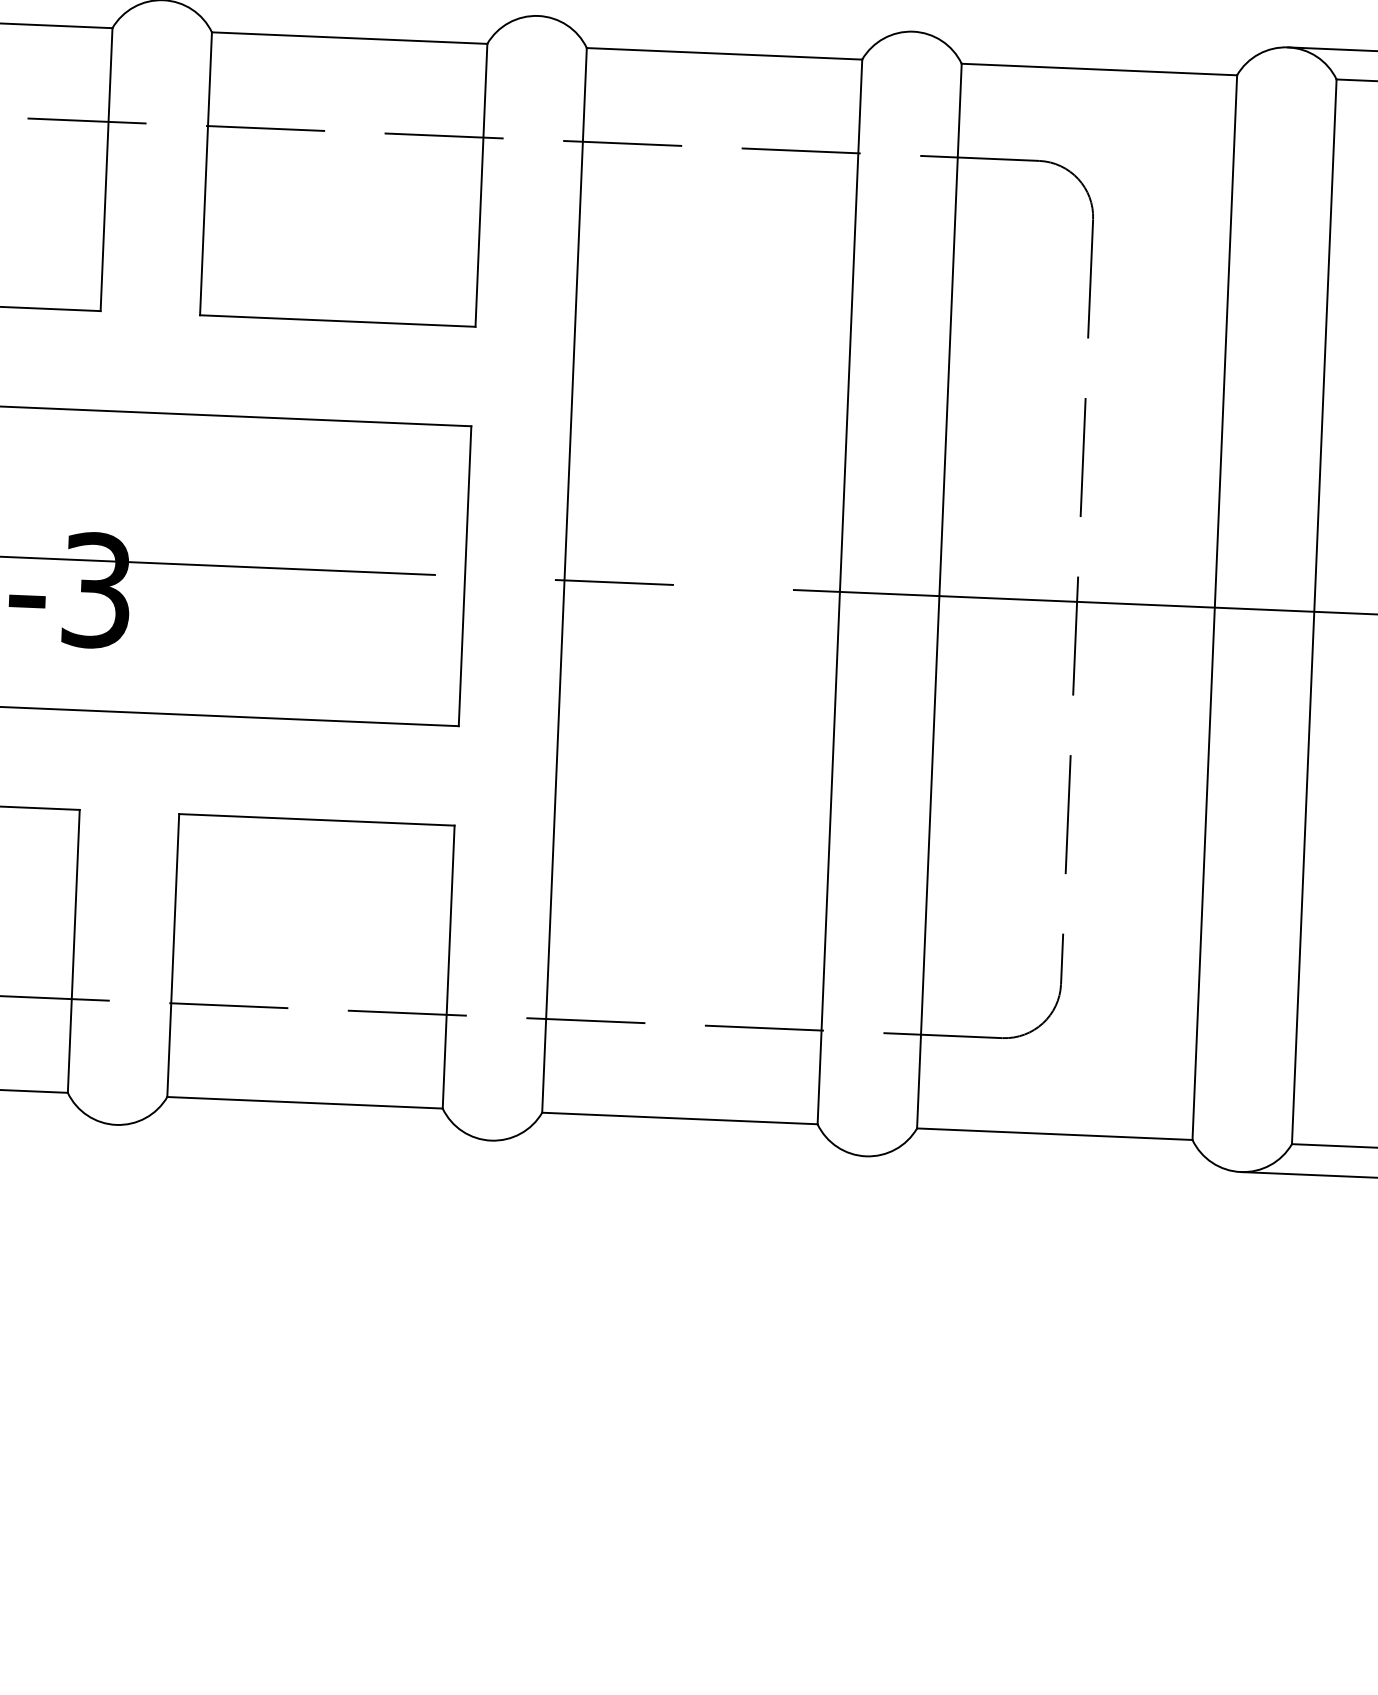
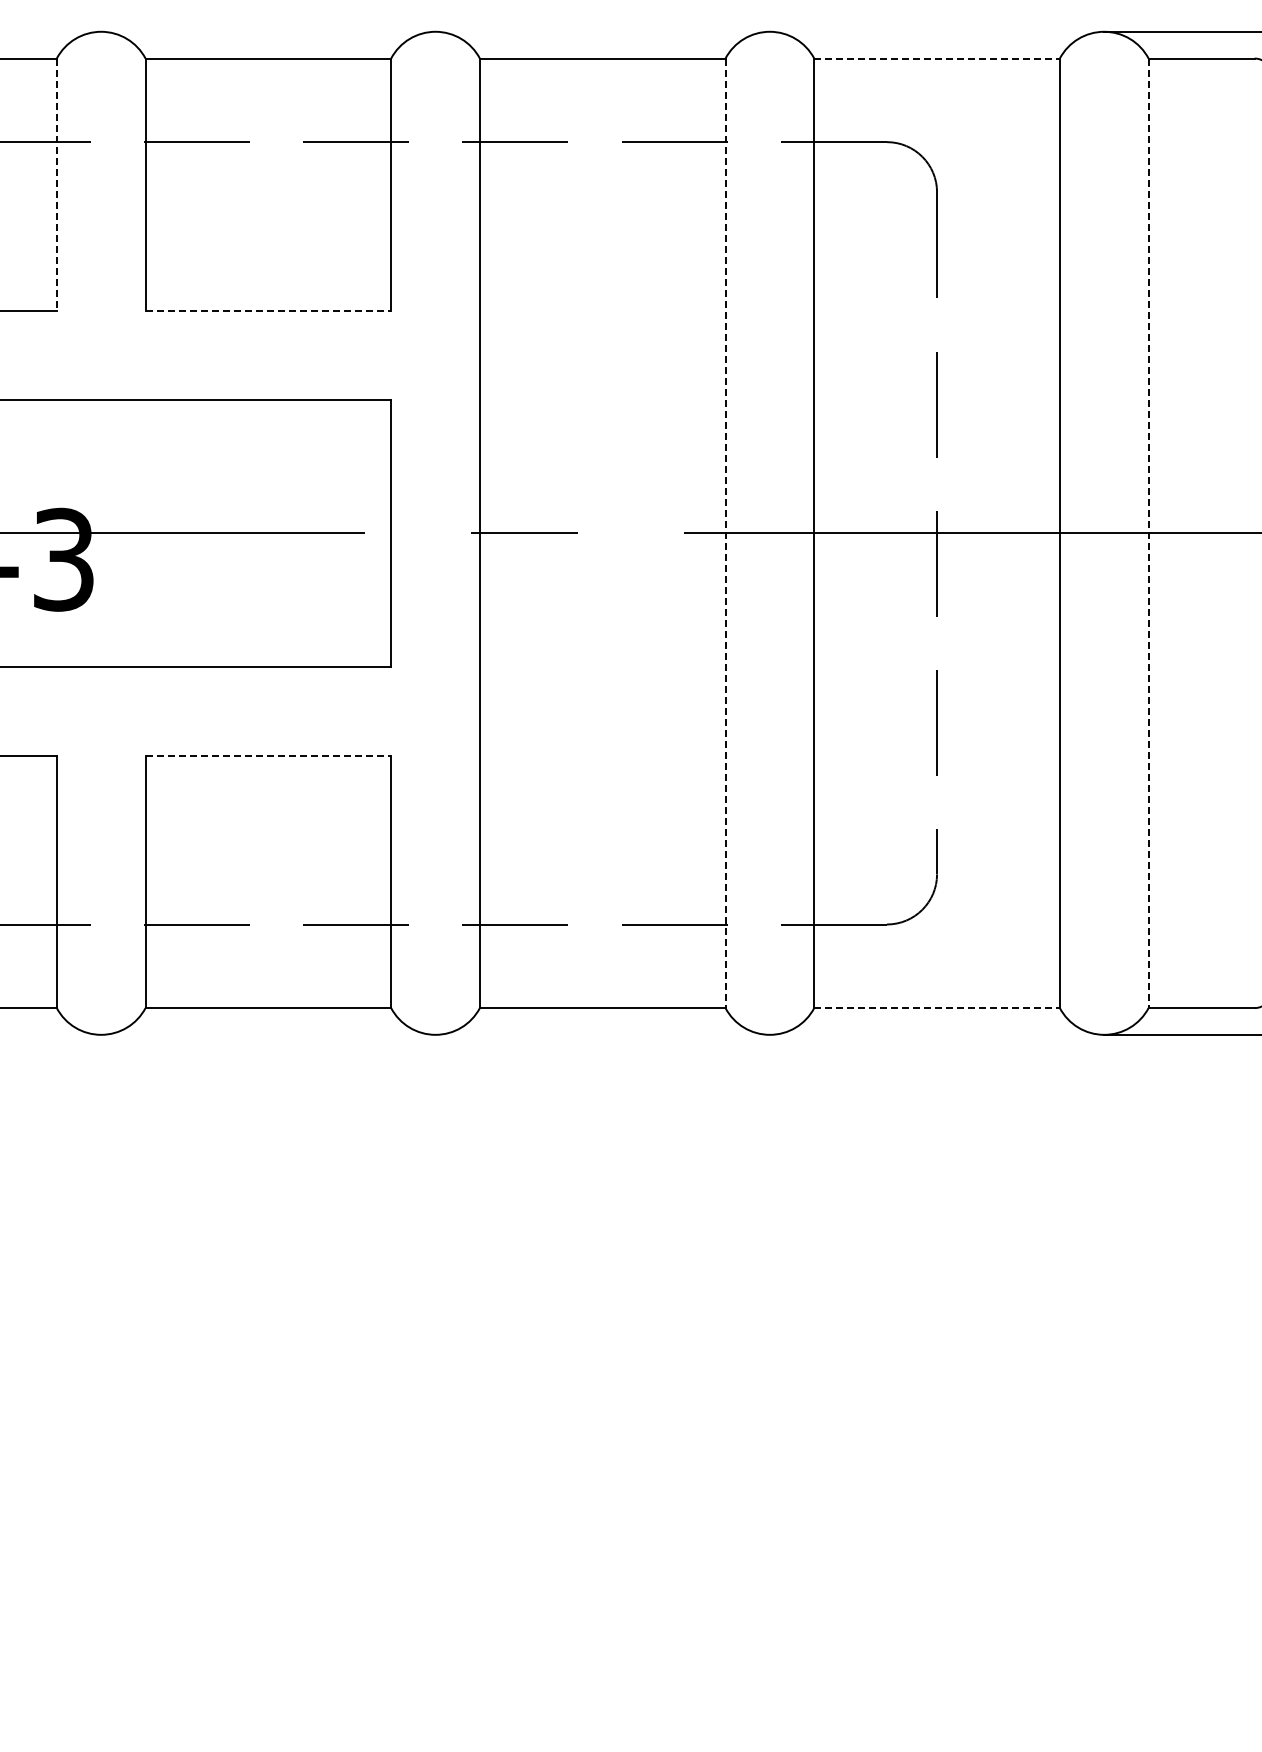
line: (1099, 69) -> (937, 58), solid -> dashed
line: (106, 170) -> (56, 185), solid -> dashed
line: (337, 320) -> (268, 310), solid -> dashed
line: (839, 592) -> (725, 533), solid -> dashed
line: (1314, 612) -> (1148, 533), solid -> dashed
line: (317, 819) -> (268, 755), solid -> dashed
line: (1055, 1134) -> (937, 1008), solid -> dashed

